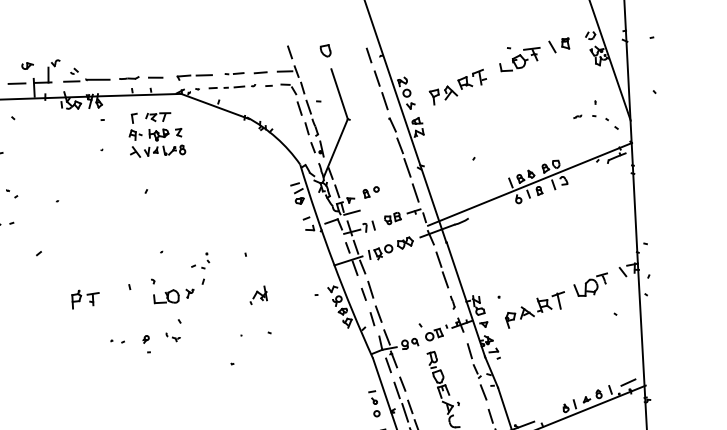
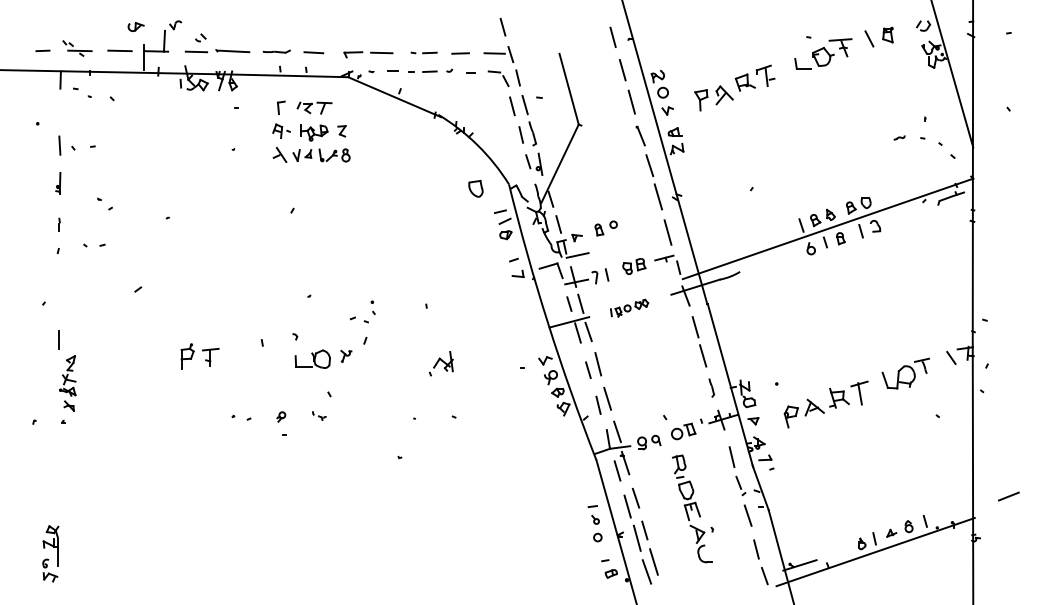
part: (325, 50) -> (475, 188), moved
part: (391, 248) -> (629, 308), size x0.6
part: (173, 336) -> (319, 415), size x0.7
line: (628, 382) -> (1008, 496), moved

